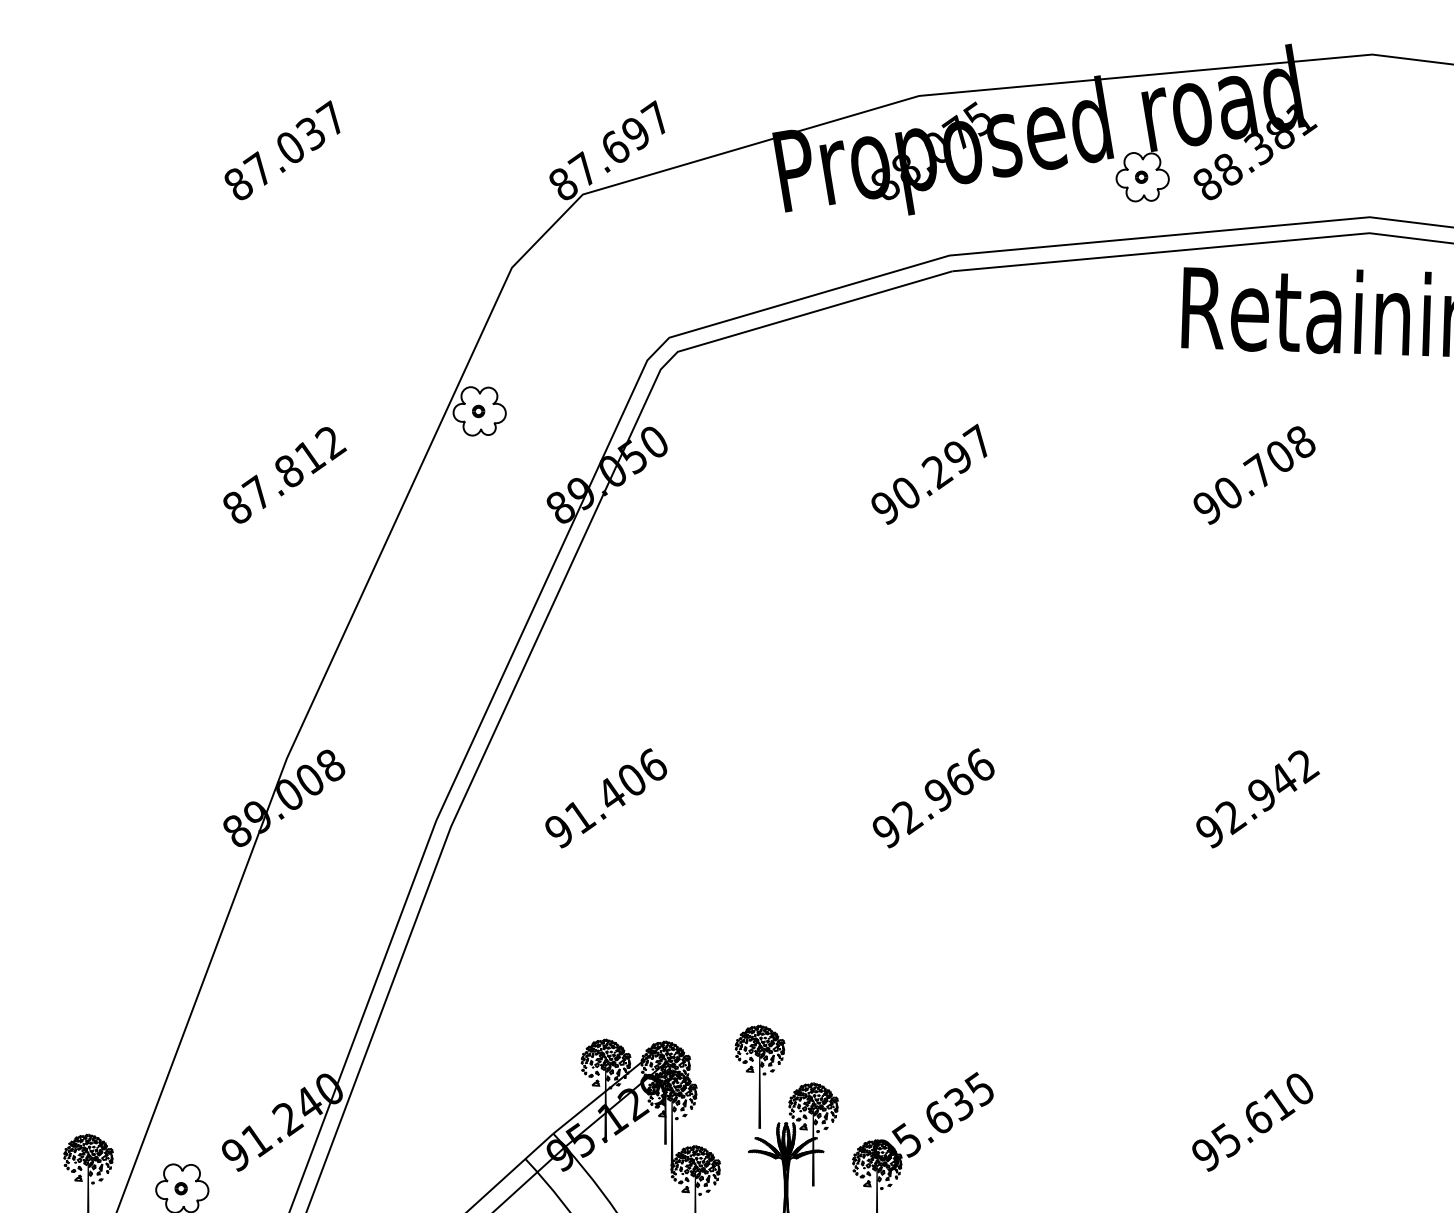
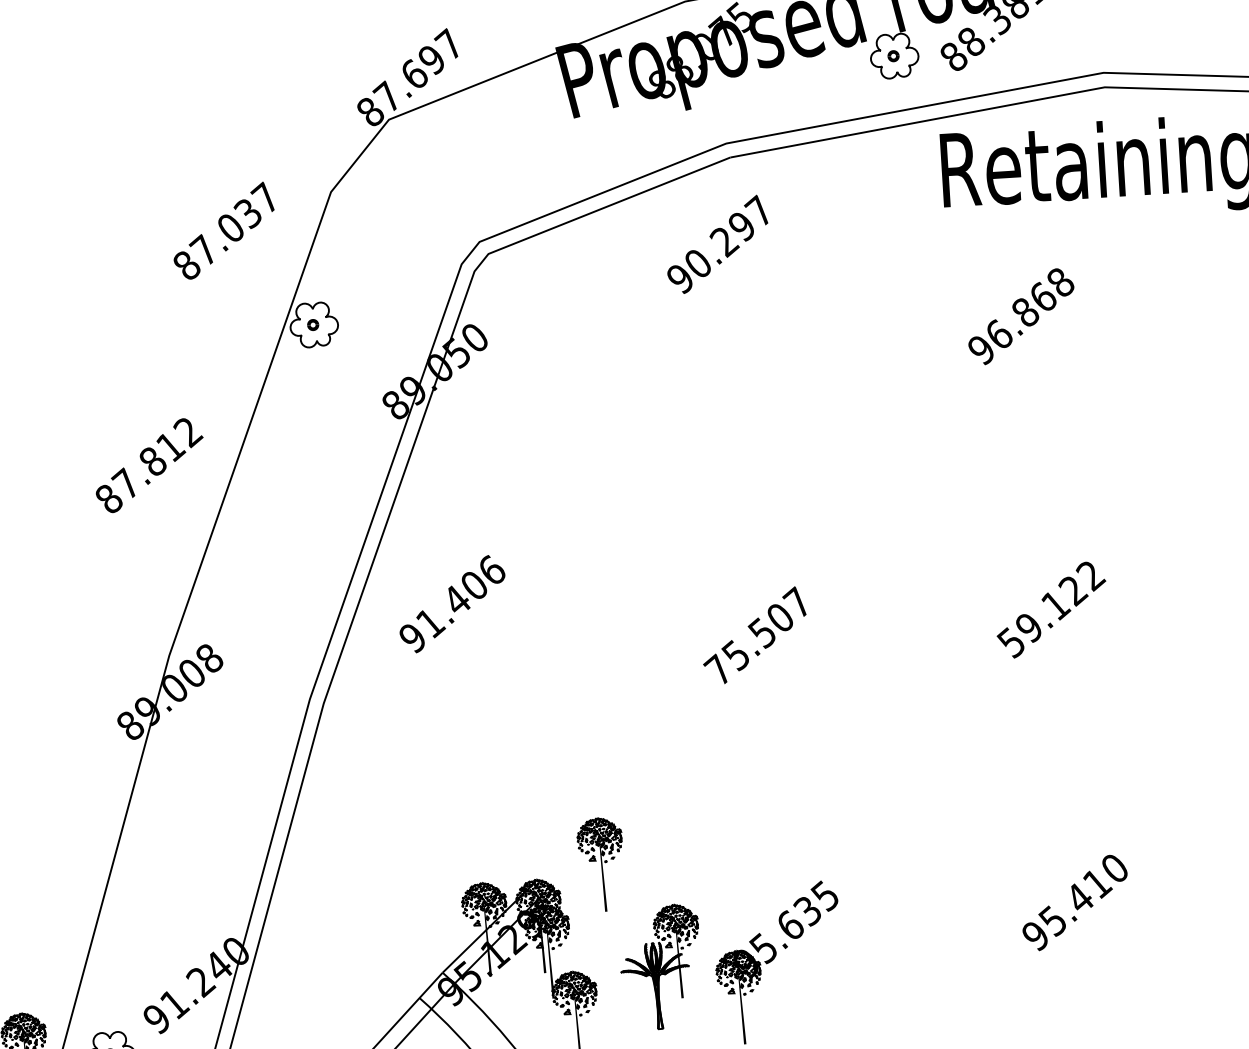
text: (282, 150) -> (223, 231), moved
text: (929, 473) -> (717, 243), moved
text: (1254, 473) -> (1021, 314), 90.708 -> 96.868
text: (284, 475) -> (149, 465), moved
text: (932, 797) -> (757, 635), 92.966 -> 75.507
text: (605, 798) -> (451, 604), moved
text: (1246, 805) -> (1042, 616), 92.942 -> 59.122
part: (759, 1076) -> (601, 864), moved
text: (1258, 1116) -> (1079, 896), 95.610 -> 95.410

